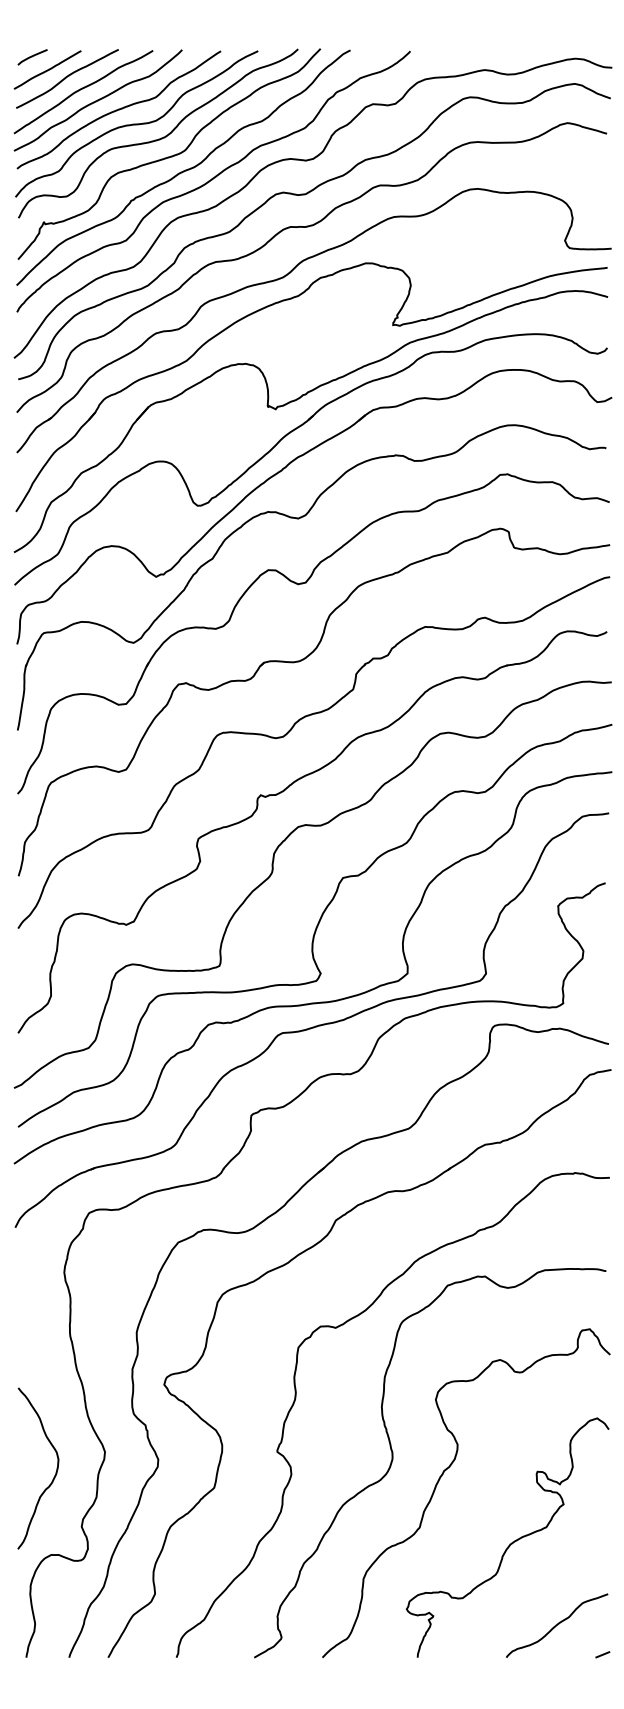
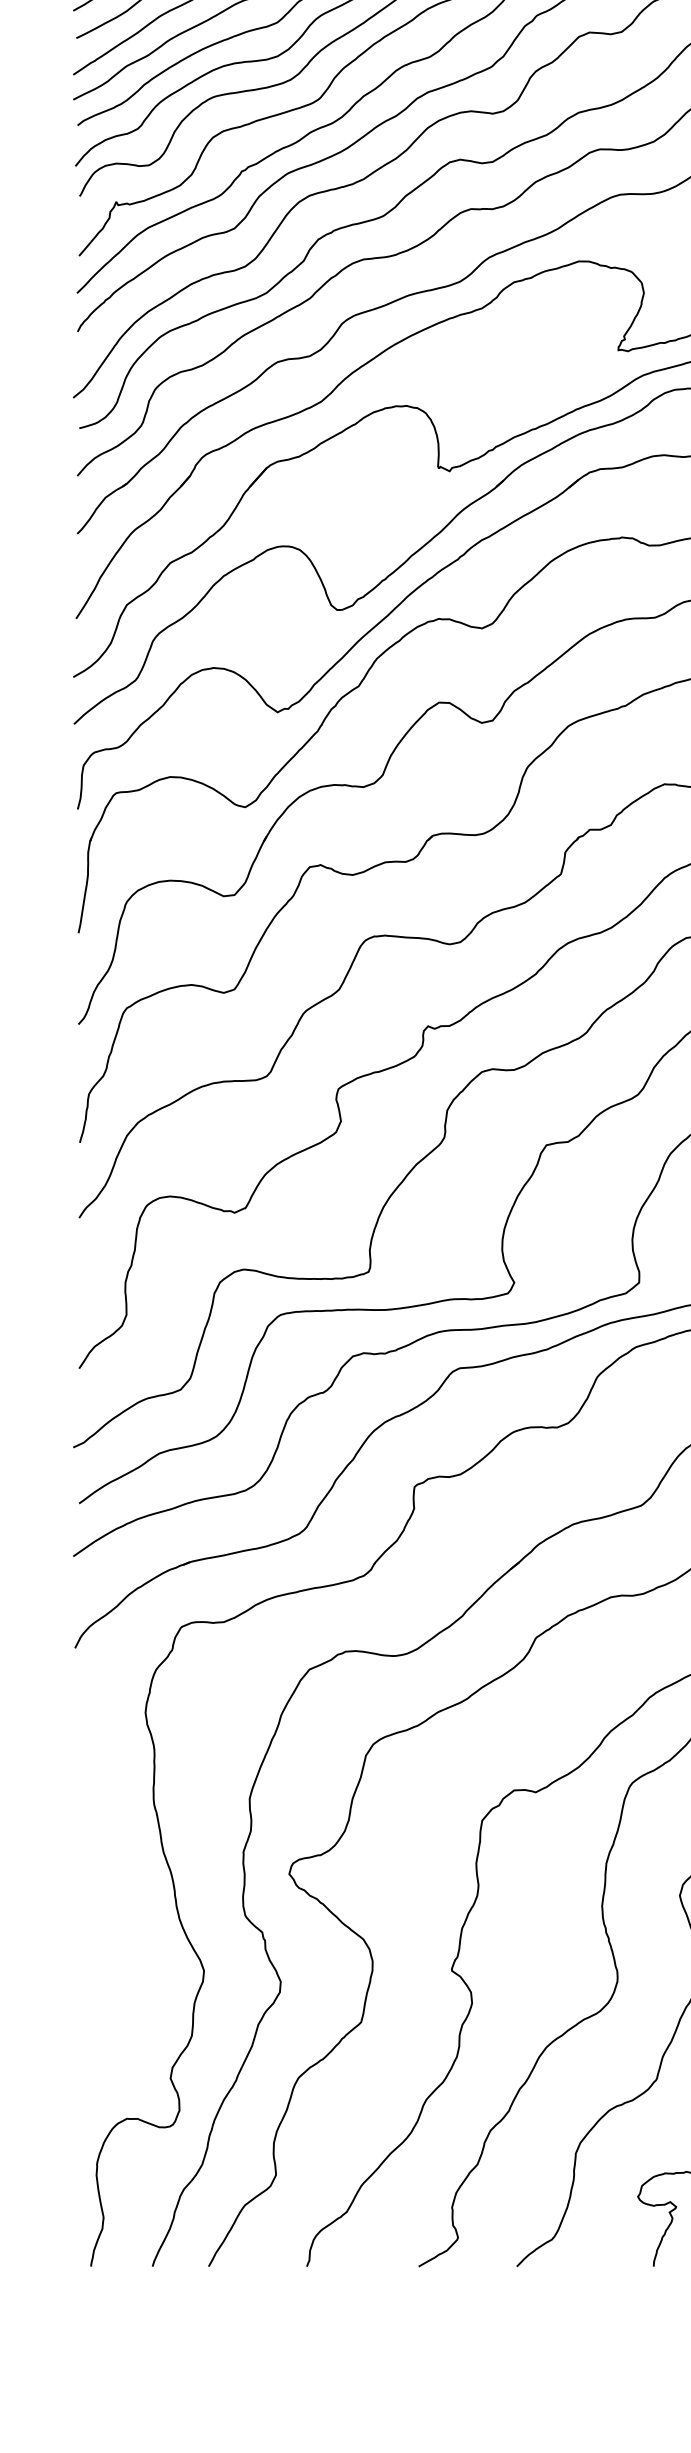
curve: (55, 1472) -> (132, 2000), removed

